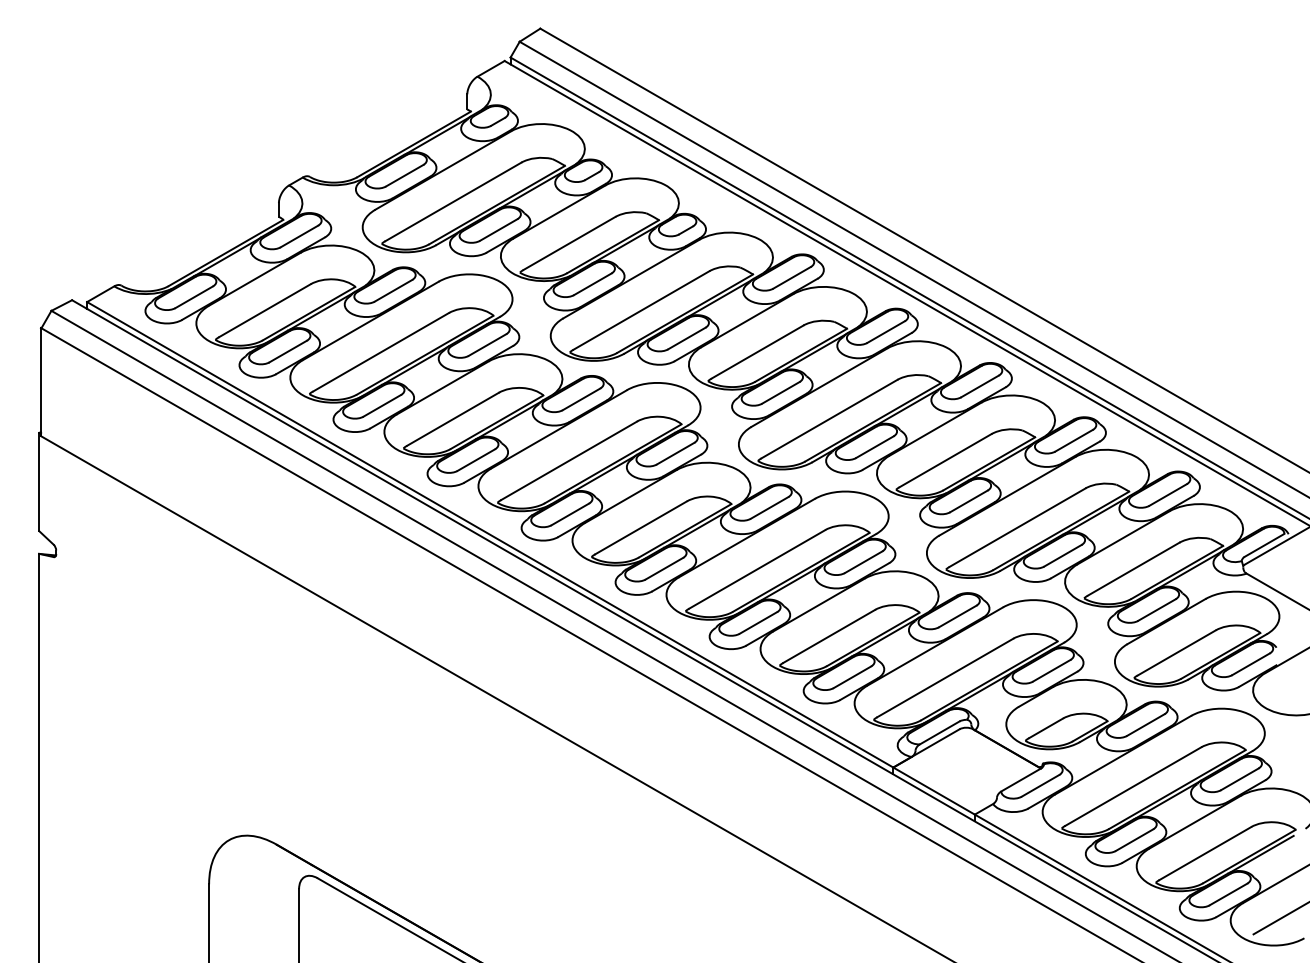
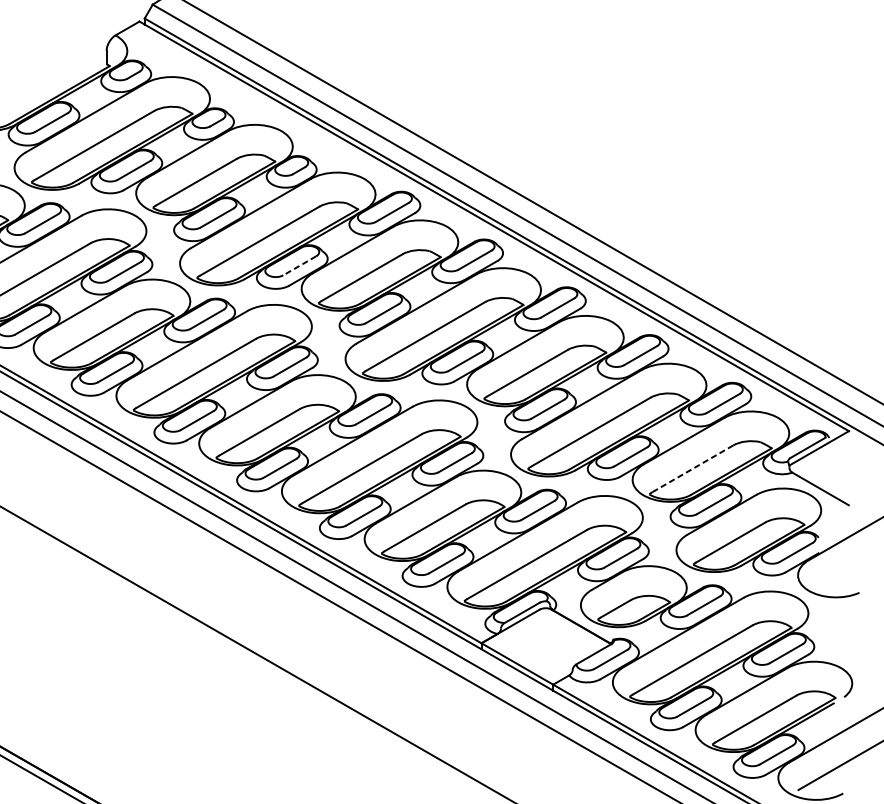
line: (686, 338) -> (299, 265), solid -> dashed
line: (1133, 569) -> (692, 469), solid -> dashed

